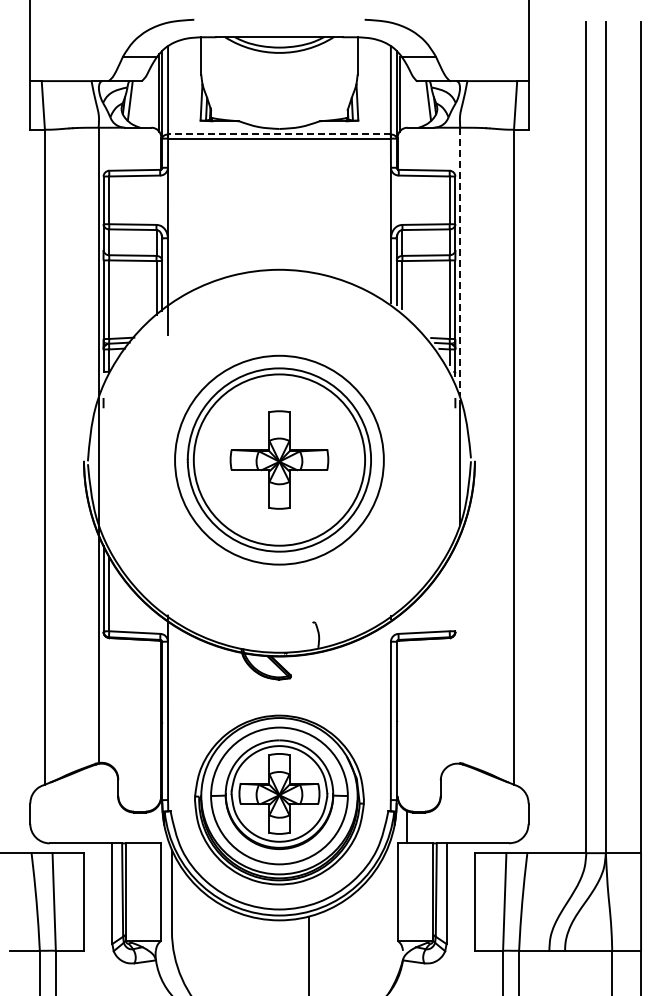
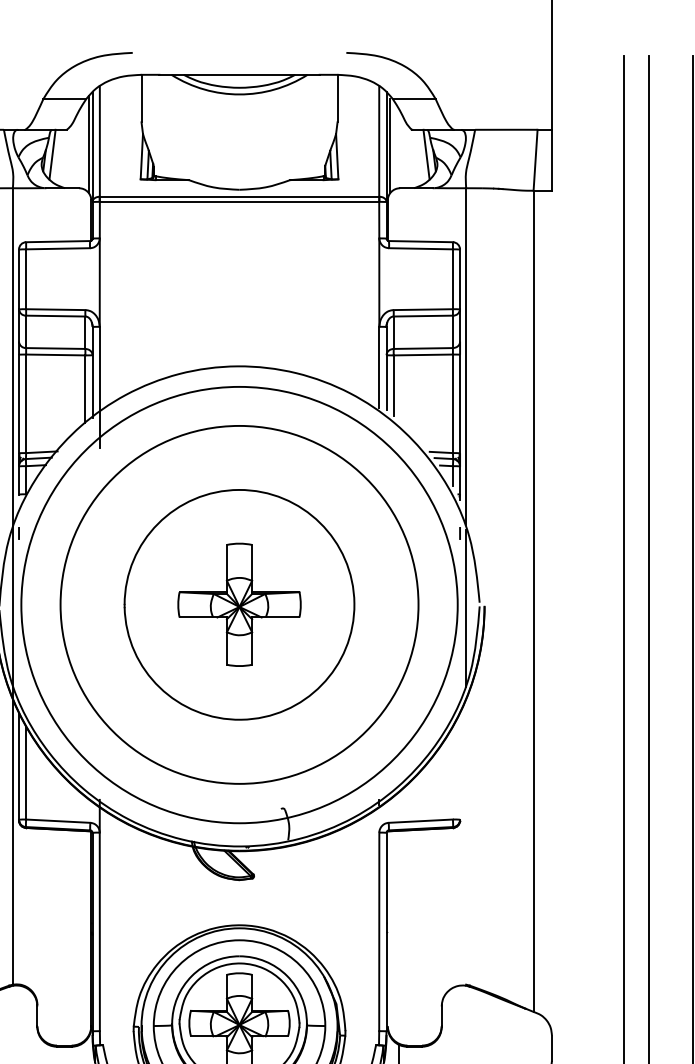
line: (278, 134) -> (238, 196), dashed -> solid
line: (460, 262) -> (466, 357), dashed -> solid
circle: (279, 459) -> (239, 604), size x1.67
circle: (279, 460) -> (239, 605), size x1.67

